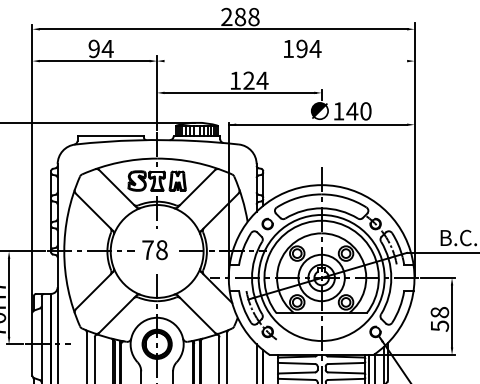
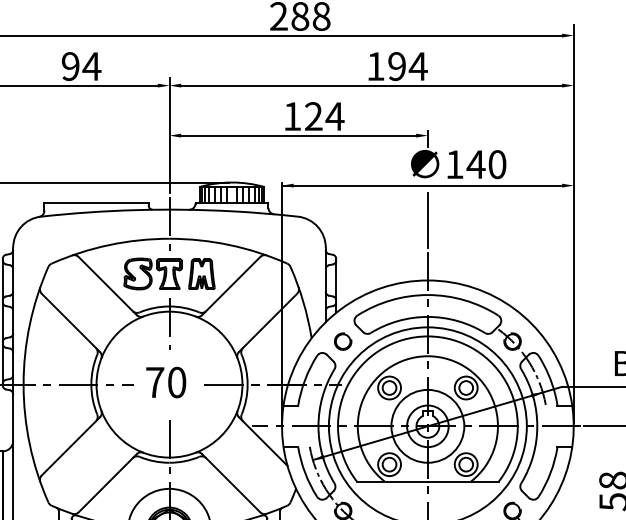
line: (286, 61) -> (372, 86), added
line: (321, 146) -> (427, 219), added
text: (161, 249) -> (176, 381), 78 -> 70

